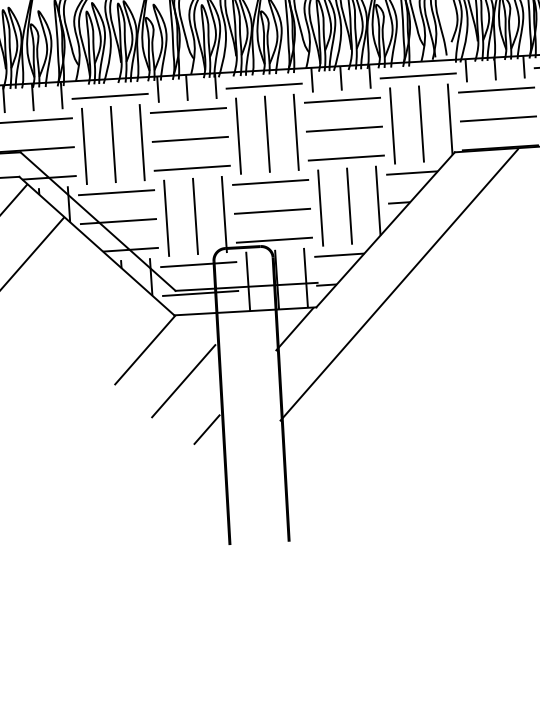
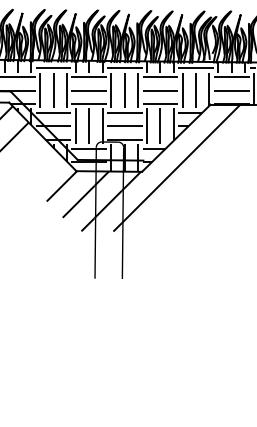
hatch: (248, 376) -> (108, 201), added

